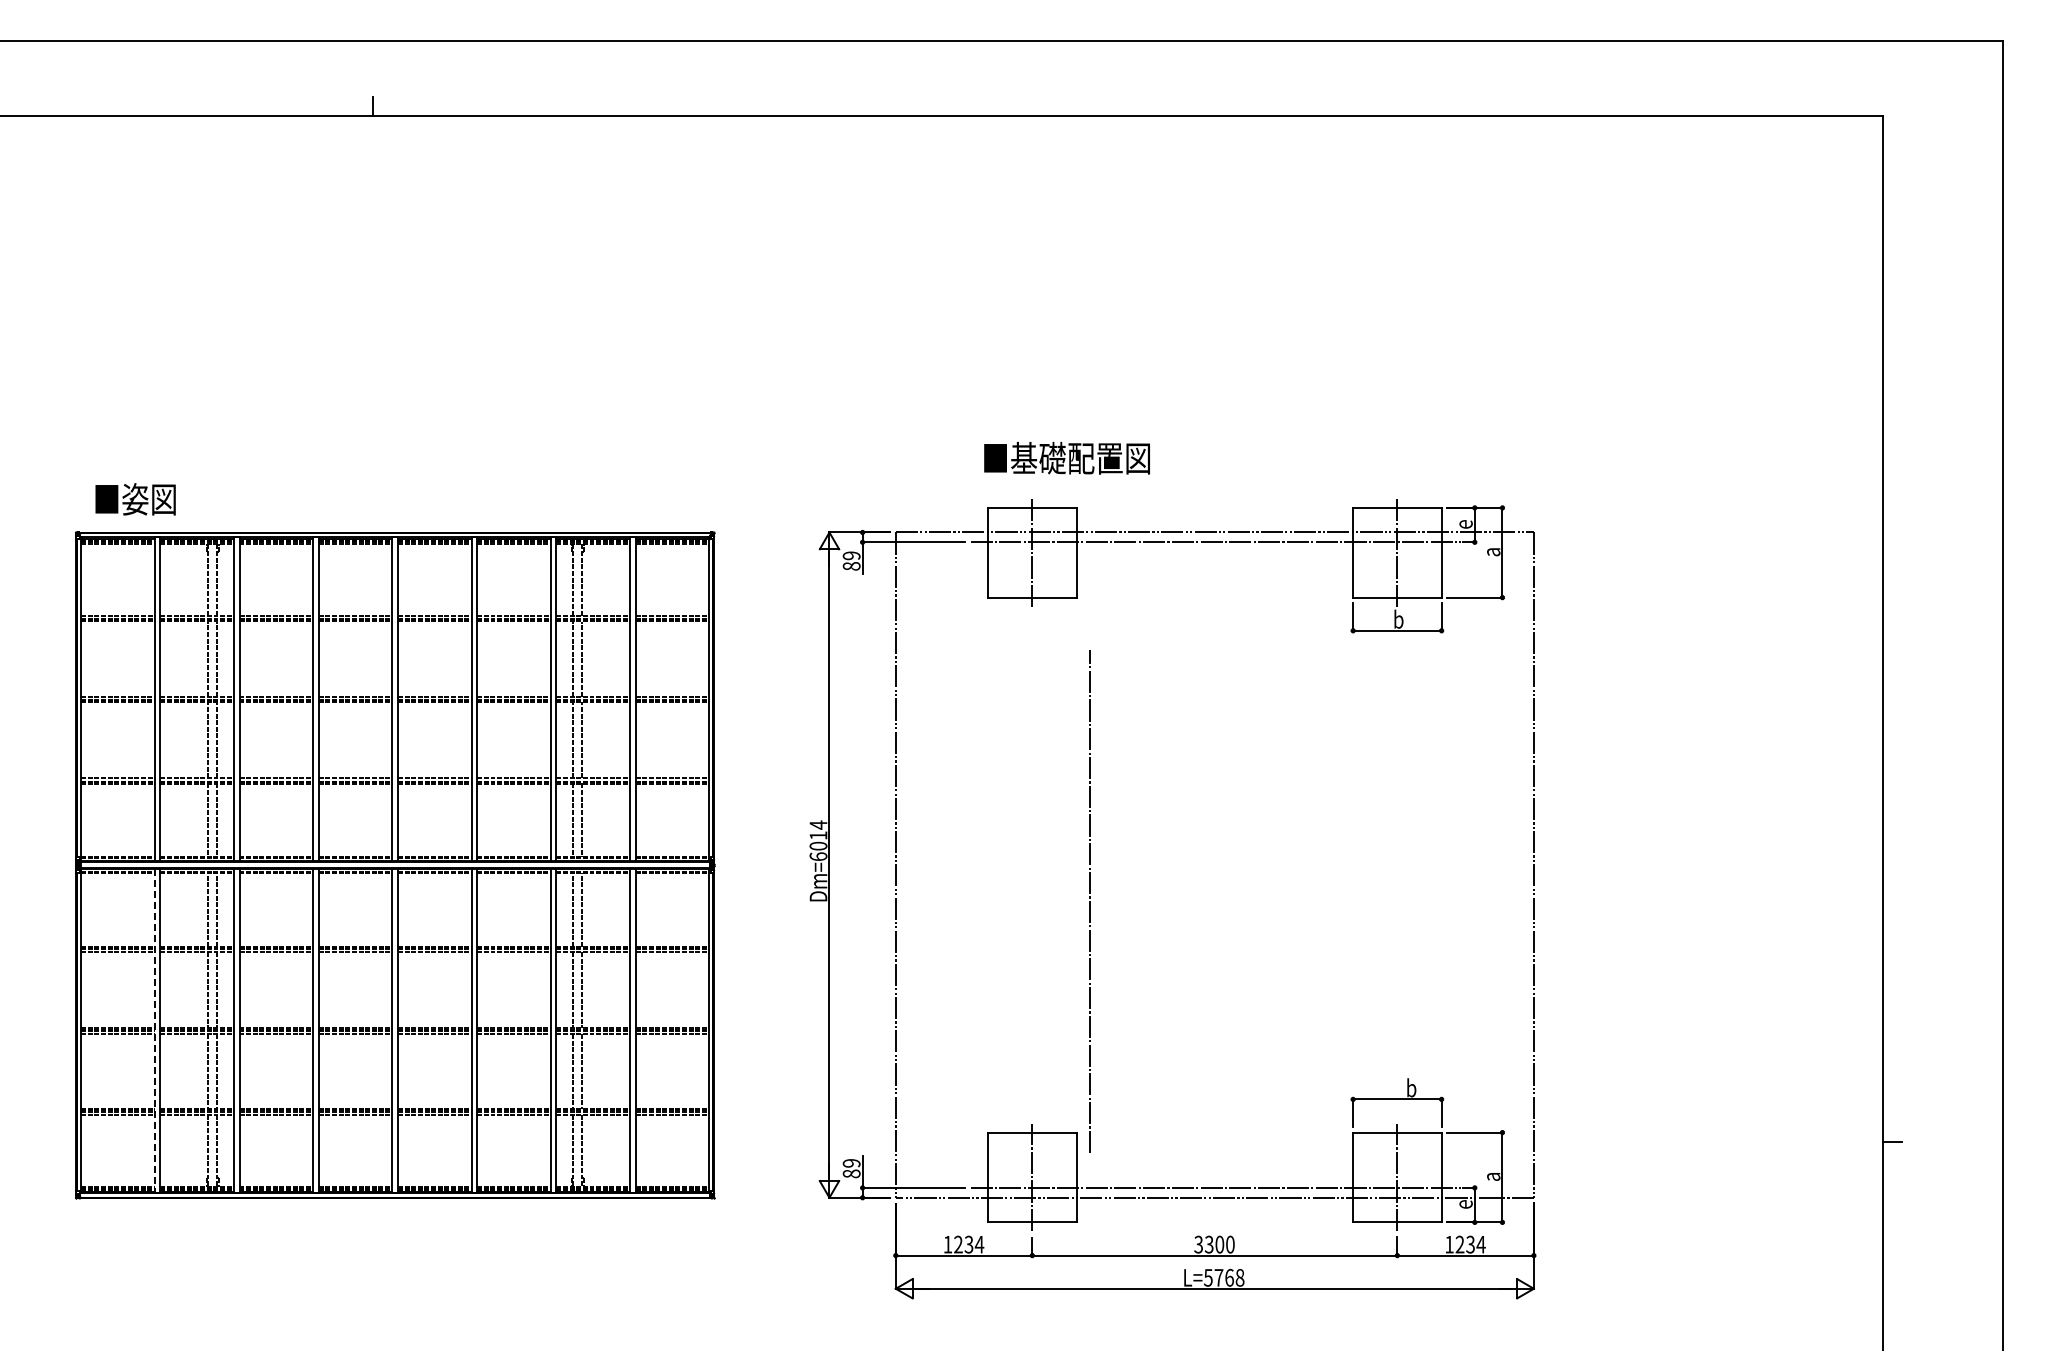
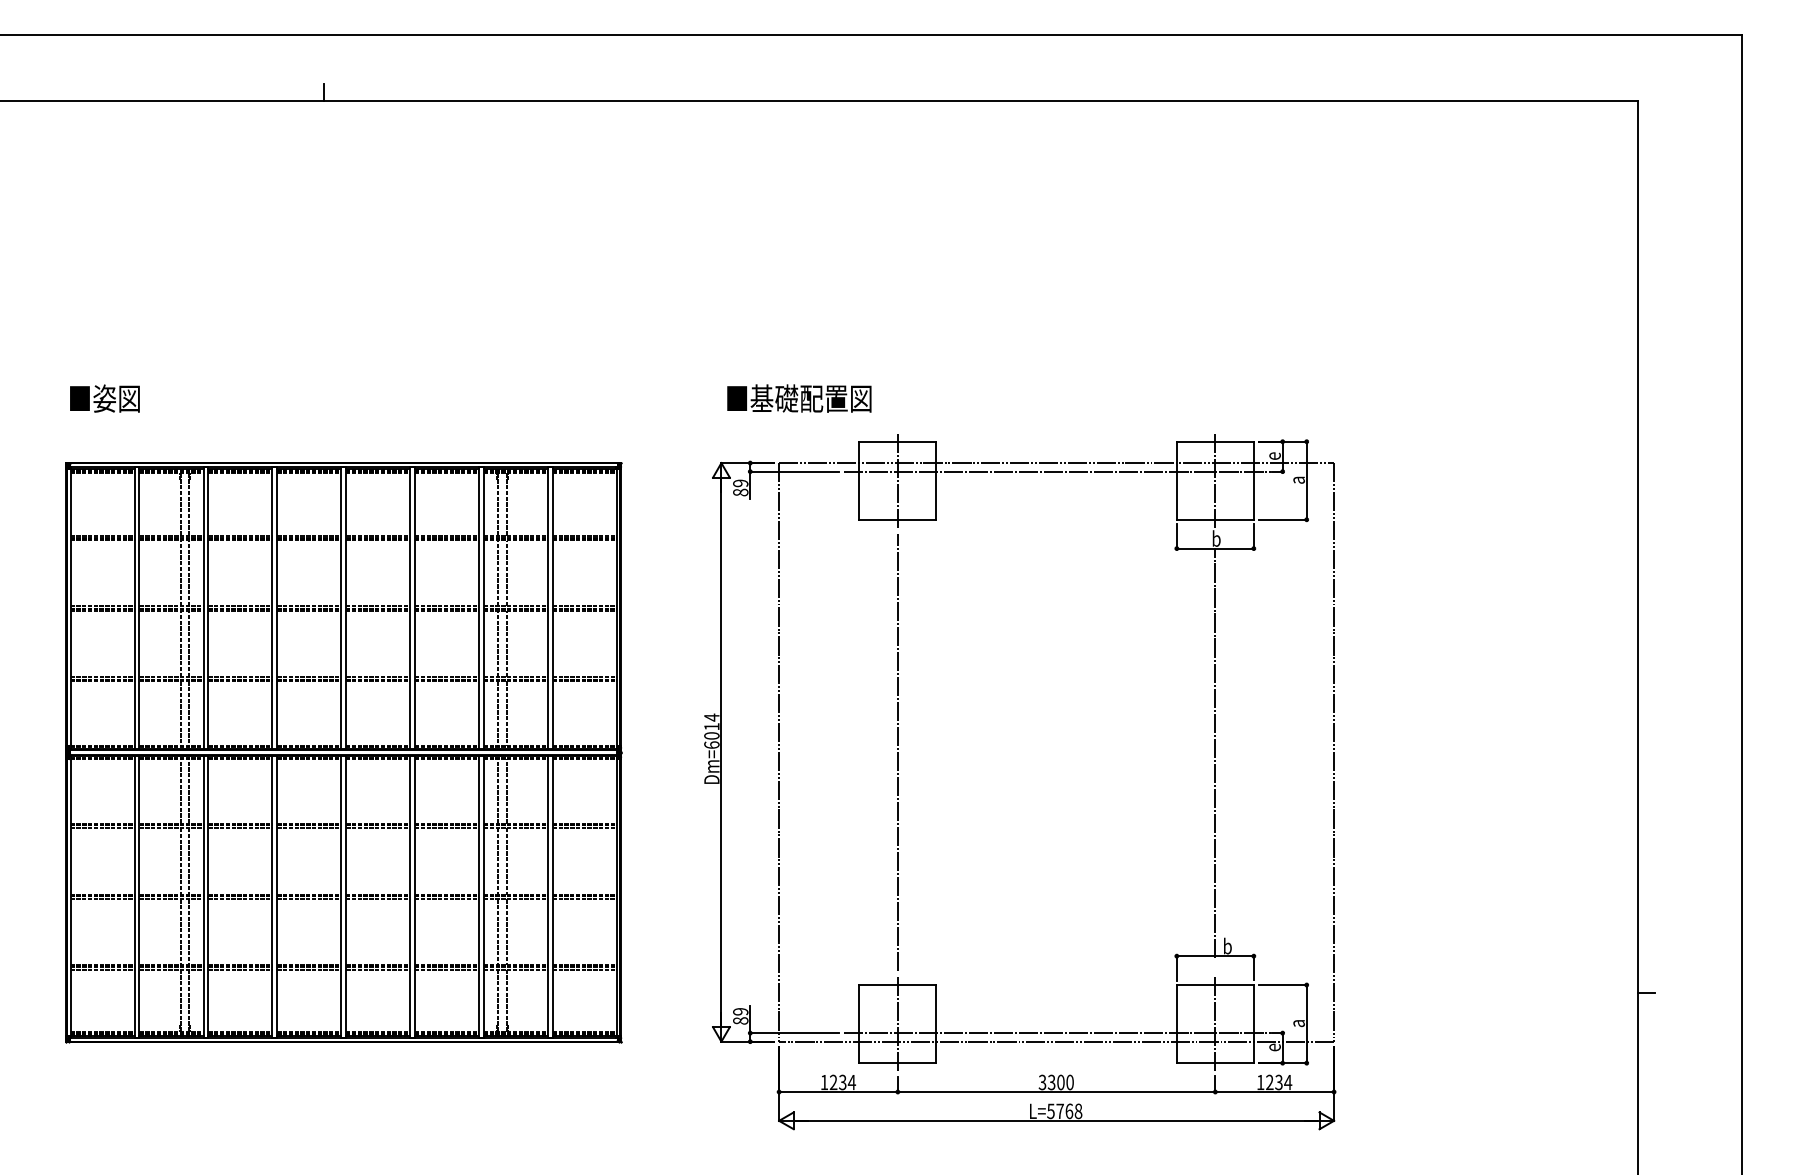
text: (1066, 458) -> (798, 398), moved
text: (135, 499) -> (104, 398), moved
line: (1397, 865) -> (1215, 752), added
line: (1089, 901) -> (897, 752), moved
line: (154, 1031) -> (134, 897), dashed -> solid

